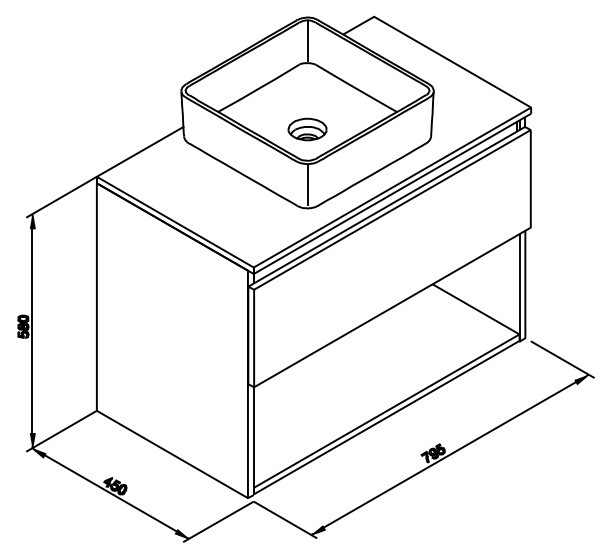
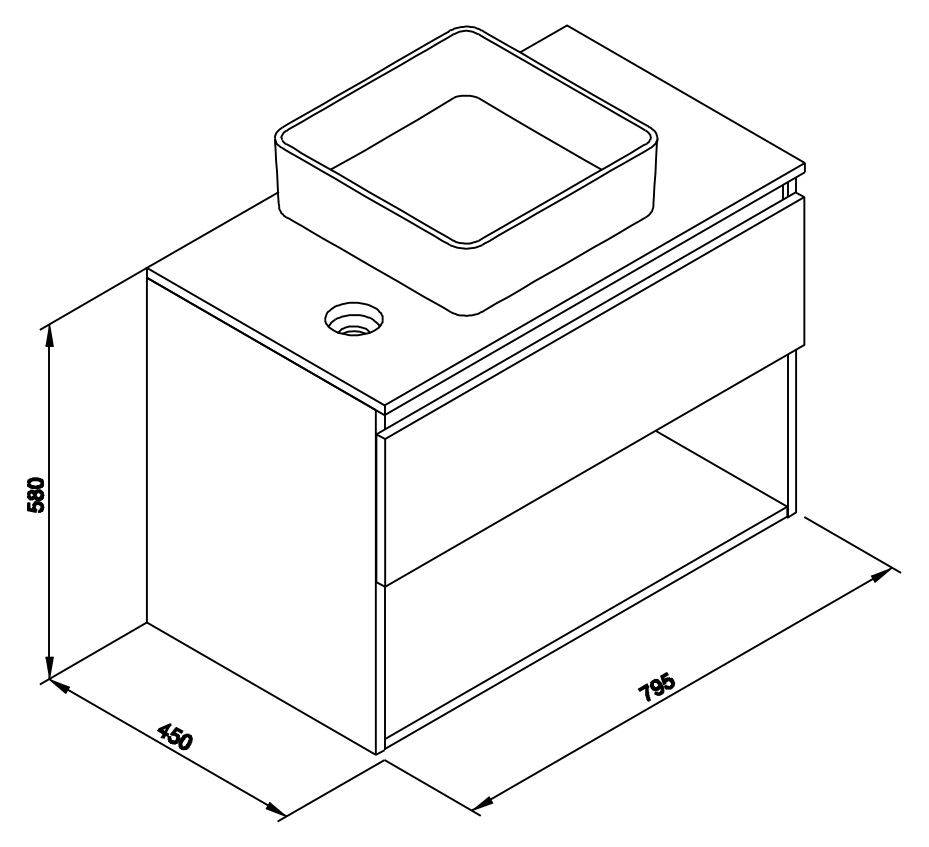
line: (307, 41) -> (466, 62), removed
part: (307, 129) -> (353, 318), moved
line: (307, 185) -> (466, 281), removed

